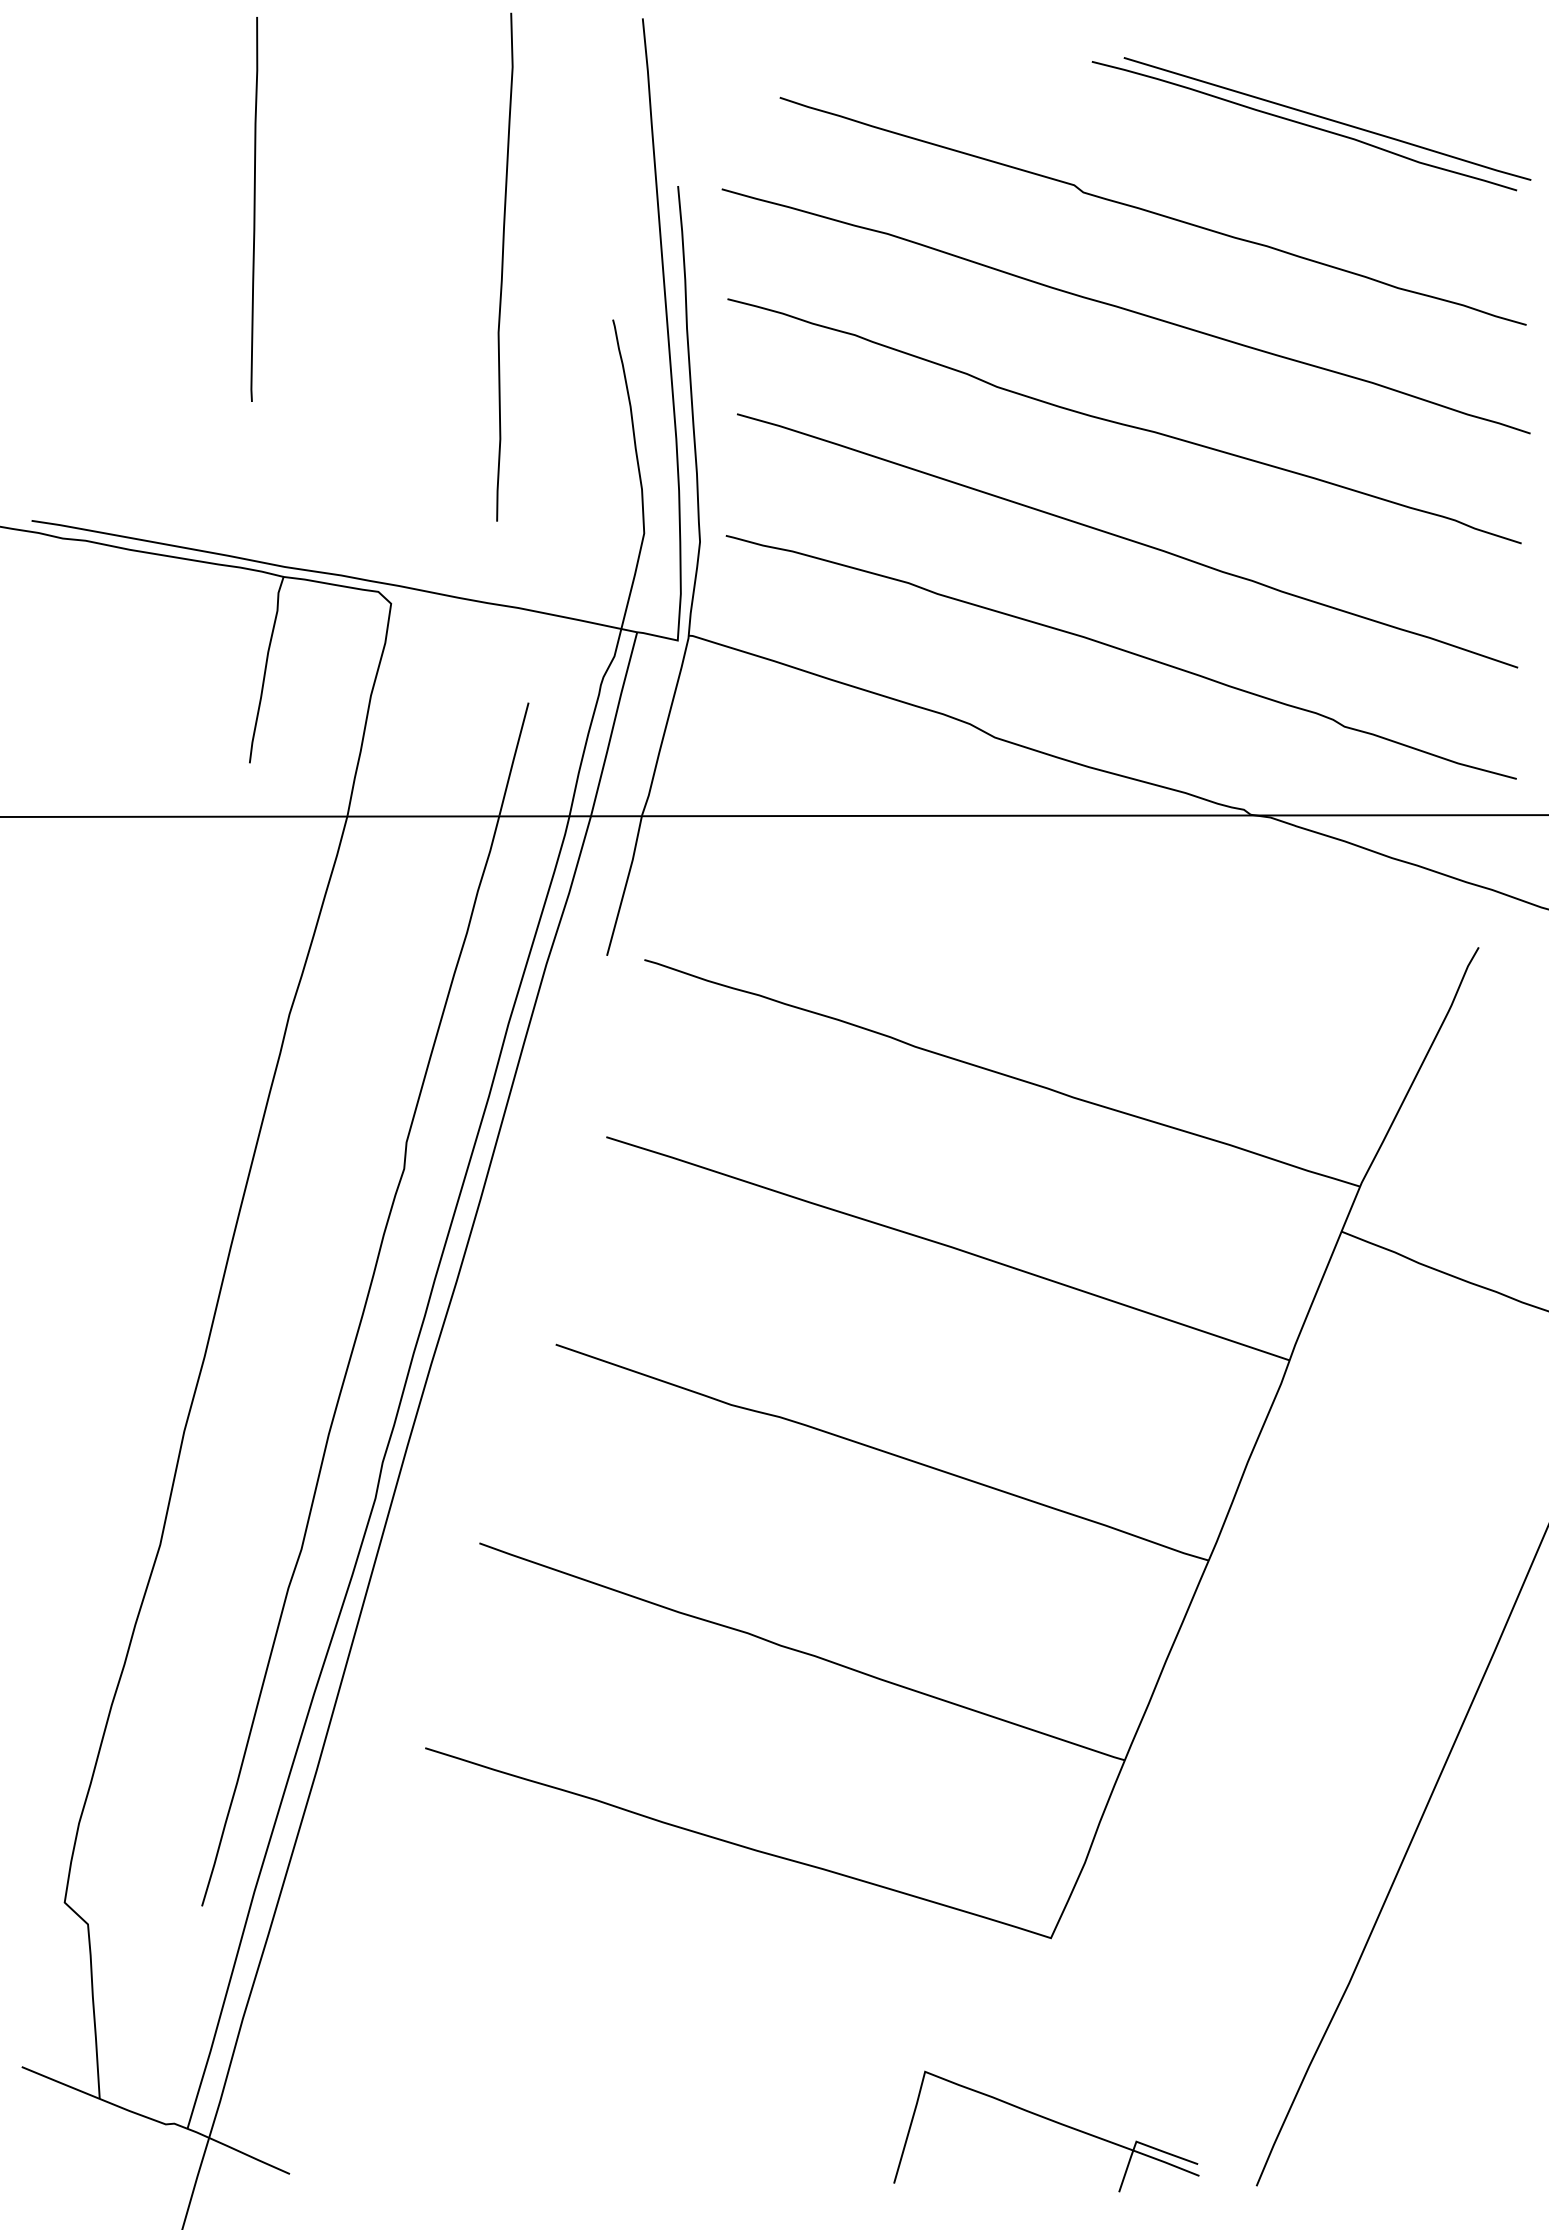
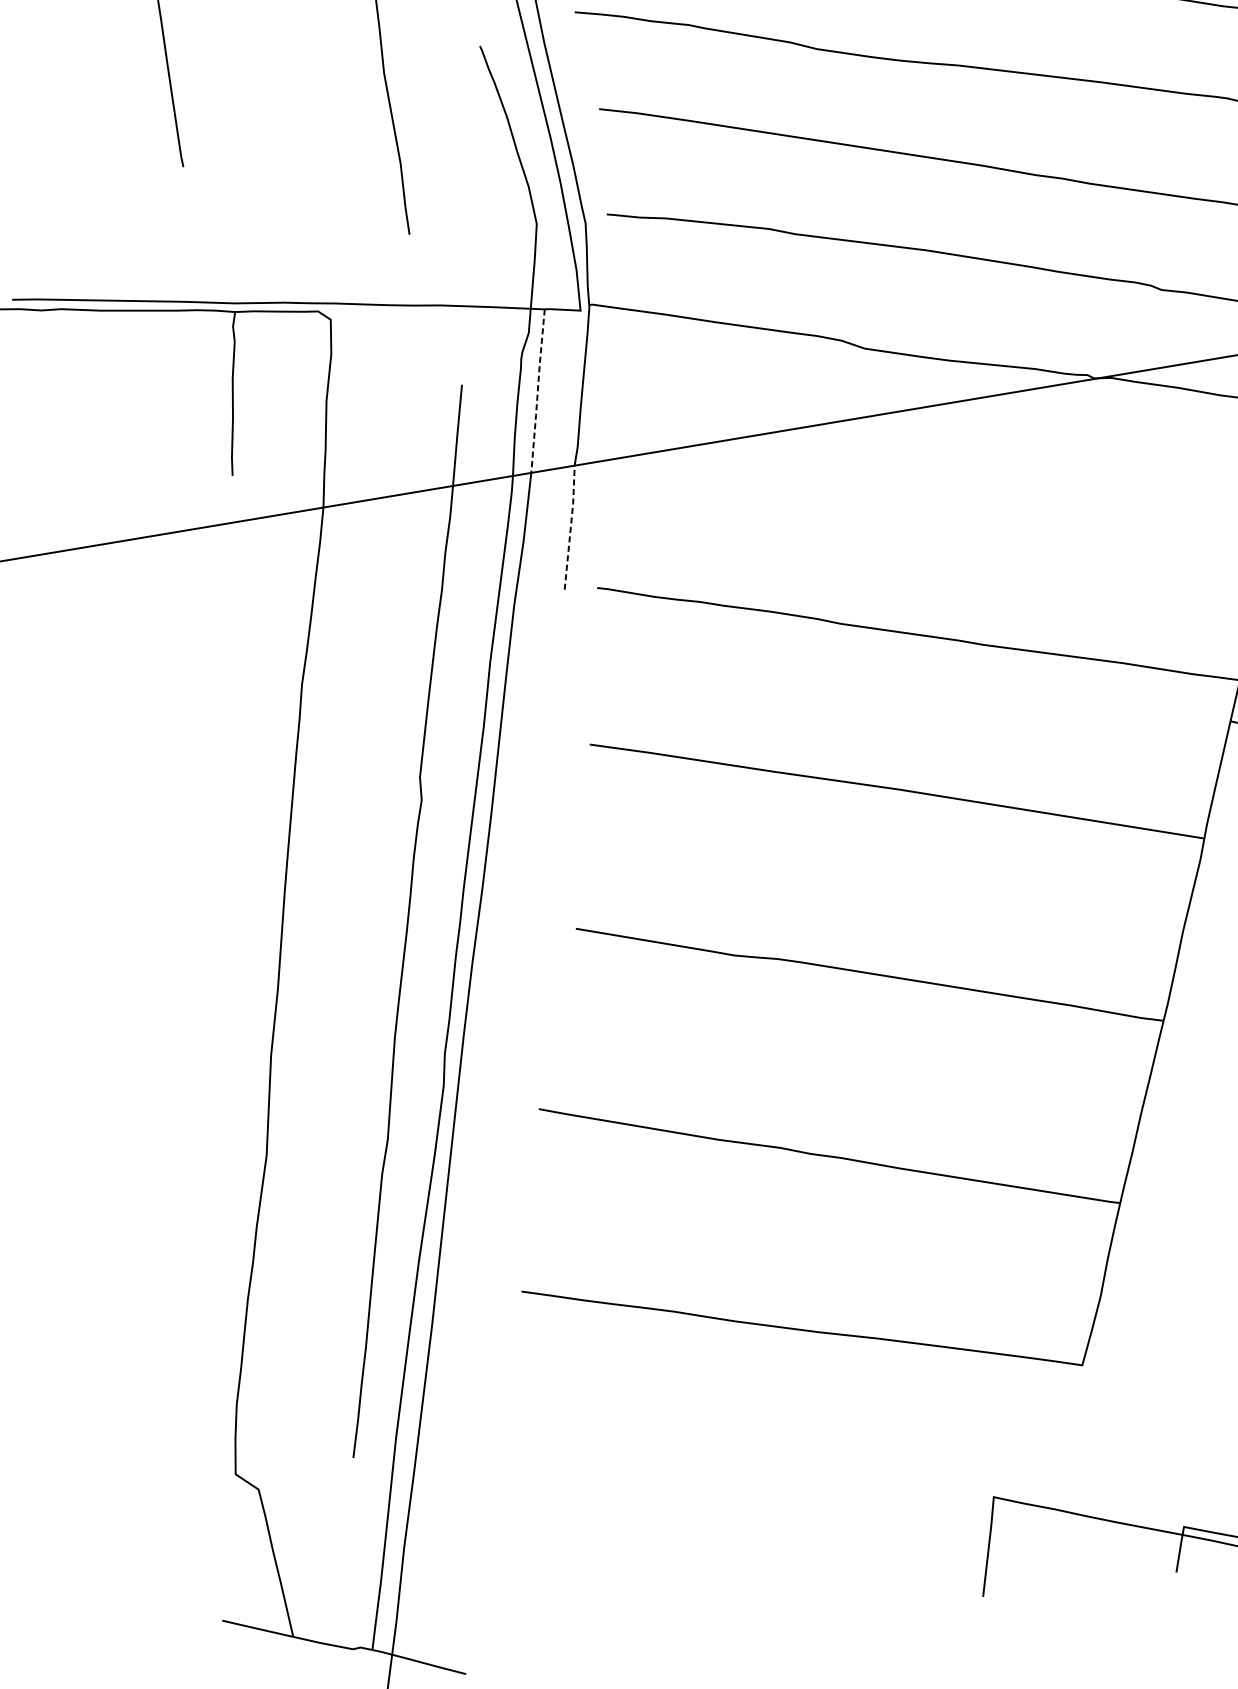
line: (613, 724) -> (537, 391), solid -> dashed
line: (626, 884) -> (571, 526), solid -> dashed

